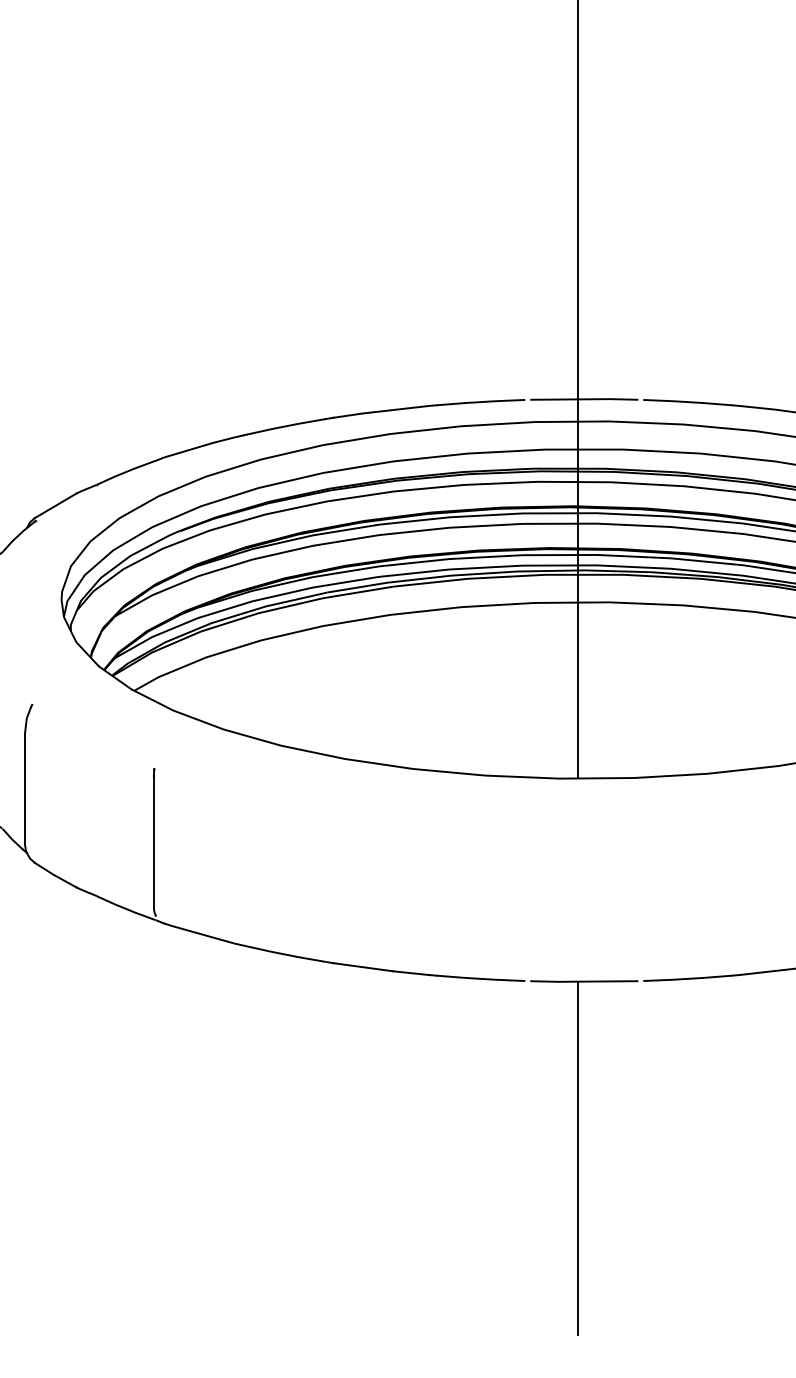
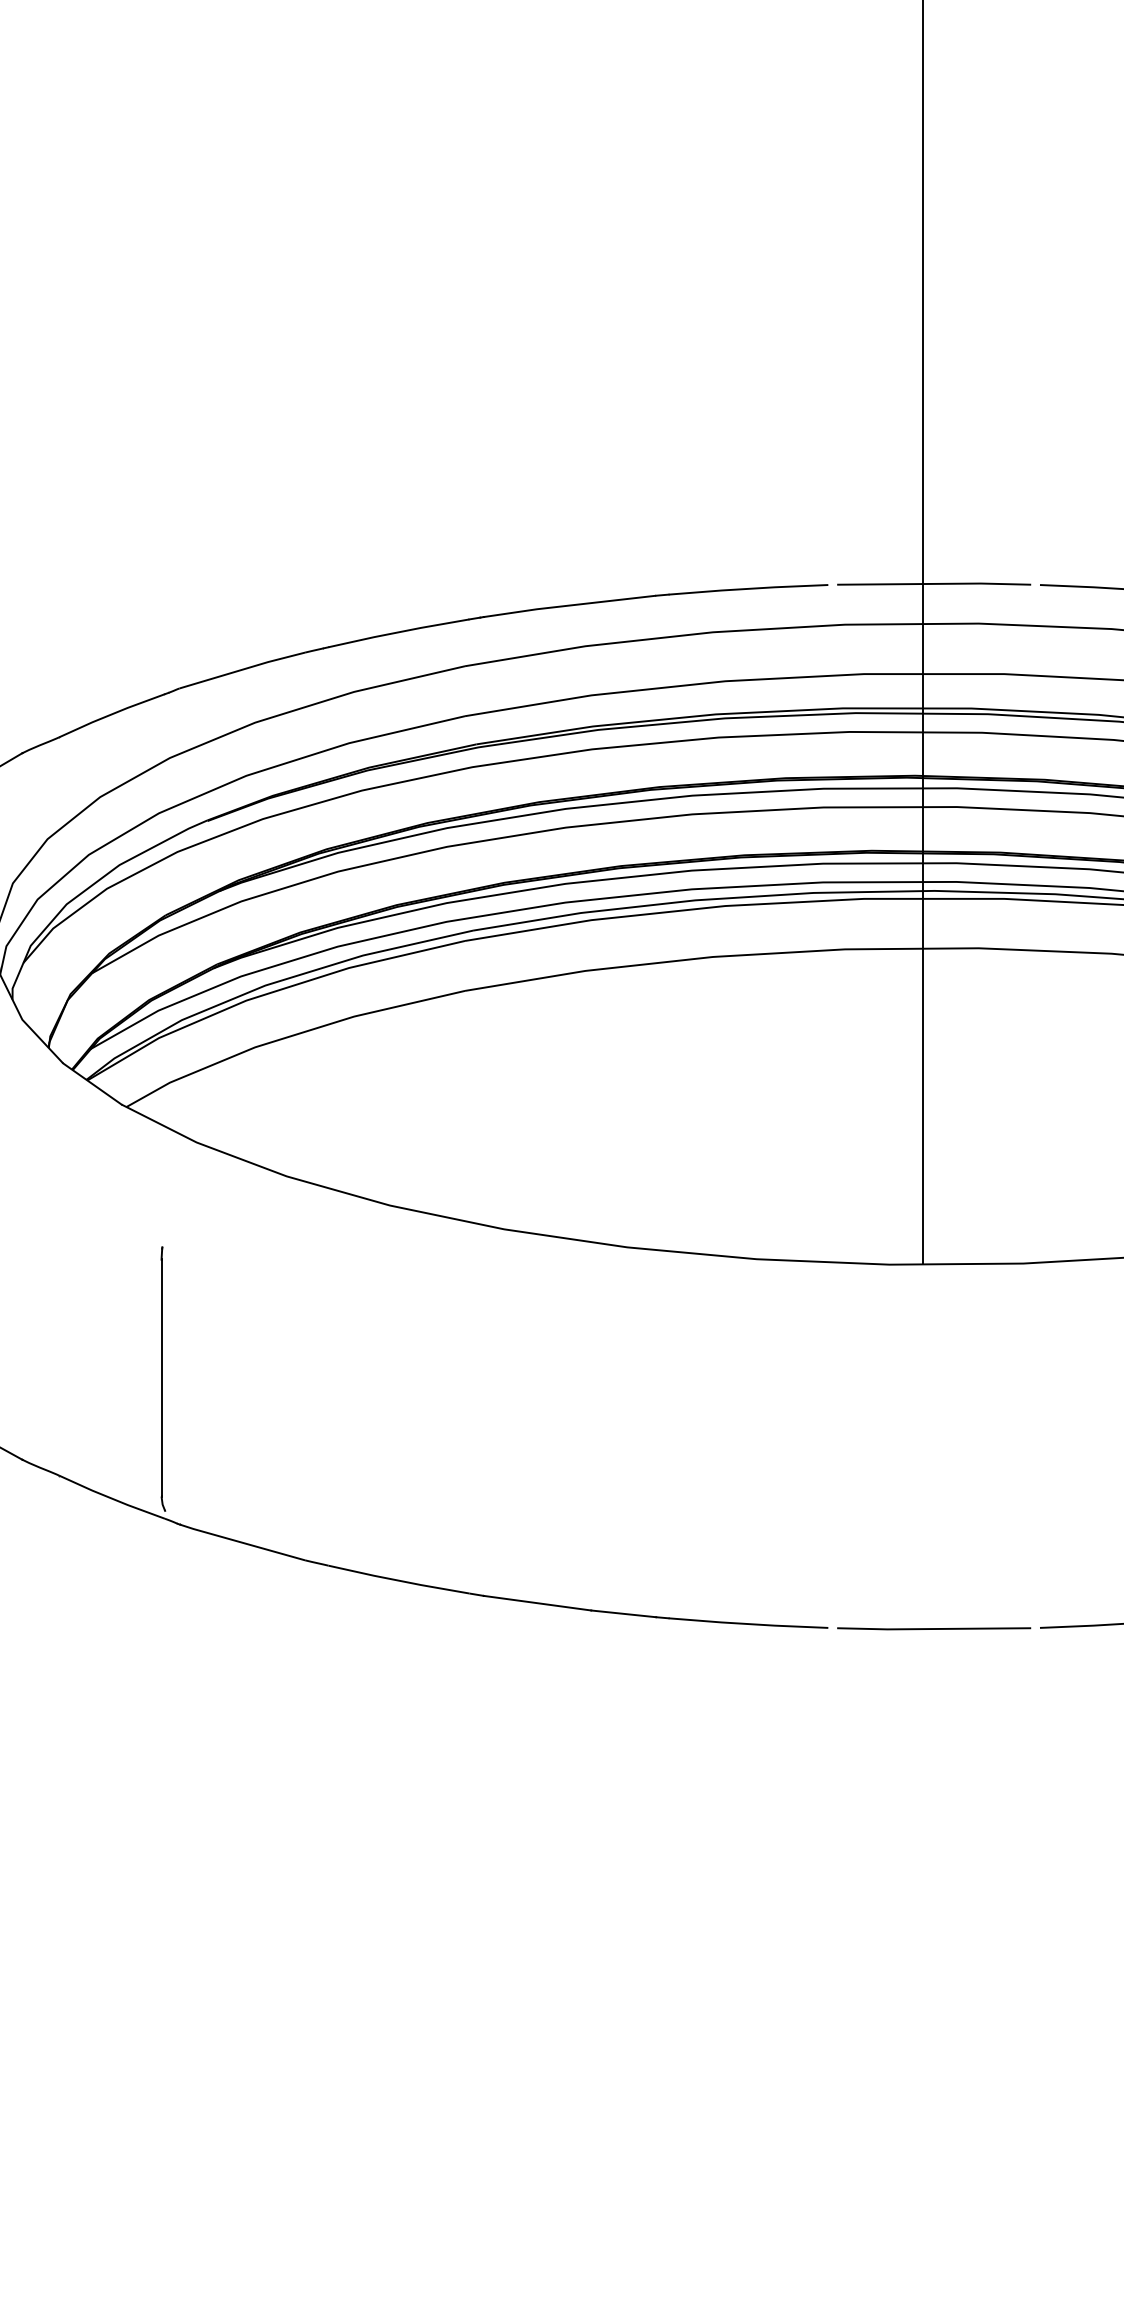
line: (578, 1158) -> (923, 1946), removed

